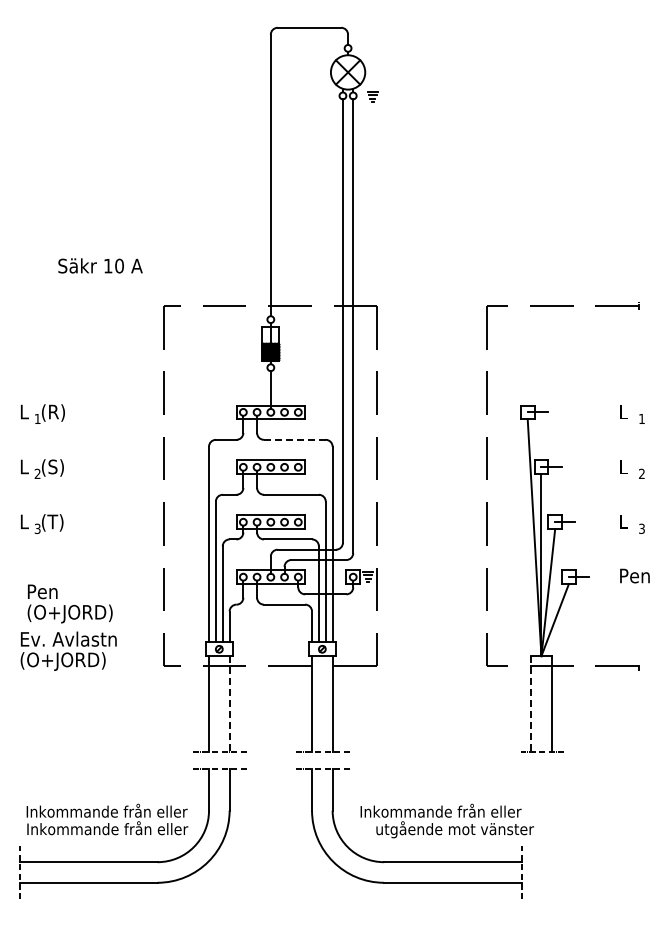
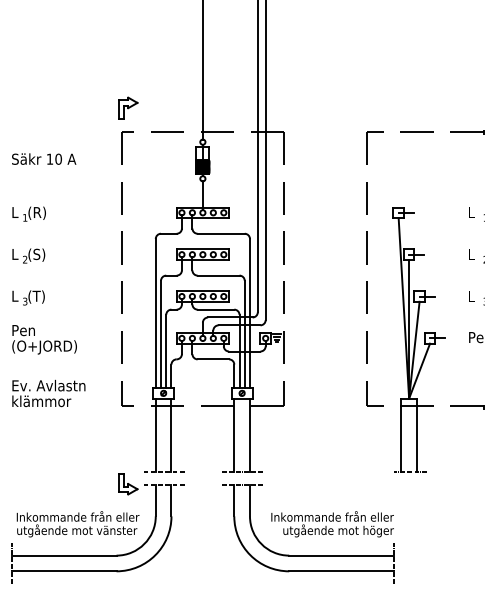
text: (100, 265) -> (44, 158), moved
part: (173, 274) -> (128, 107), added
line: (294, 439) -> (220, 233), dashed -> solid
text: (69, 603) -> (44, 339), moved
text: (62, 661) -> (44, 402), (O+JORD) -> klämmor
line: (229, 704) -> (171, 435), dashed -> solid
line: (531, 704) -> (401, 435), dashed -> solid
part: (173, 767) -> (128, 483), added
text: (107, 829) -> (78, 530), Inkommande från eller -> utgående mot vänster
text: (507, 830) -> (383, 531), utgående mot vänster -> utgående mot höger

